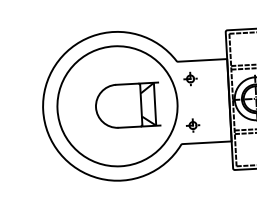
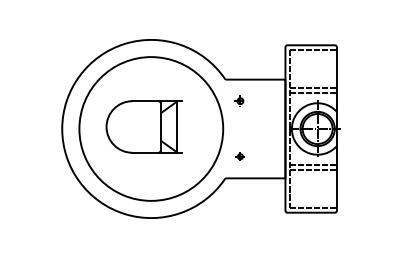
part: (190, 79) -> (240, 101), size x0.7
part: (126, 105) -> (143, 126), moved
part: (193, 125) -> (240, 156), size x0.6

